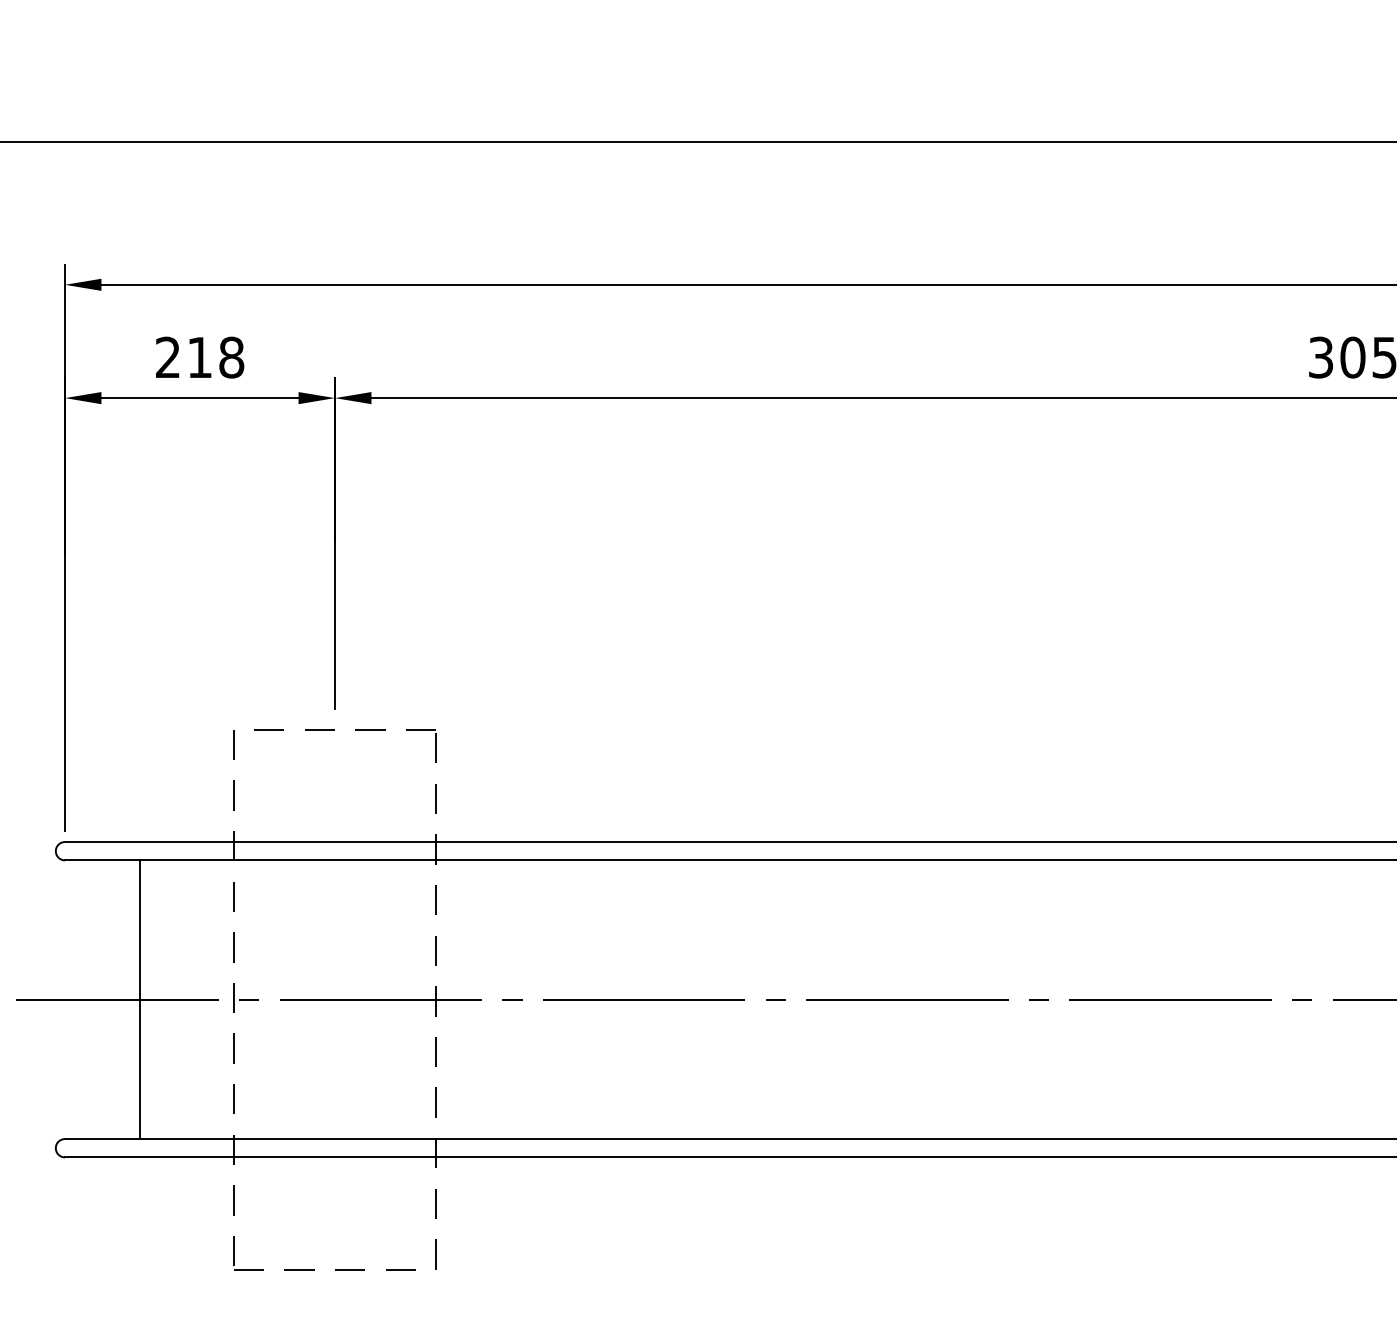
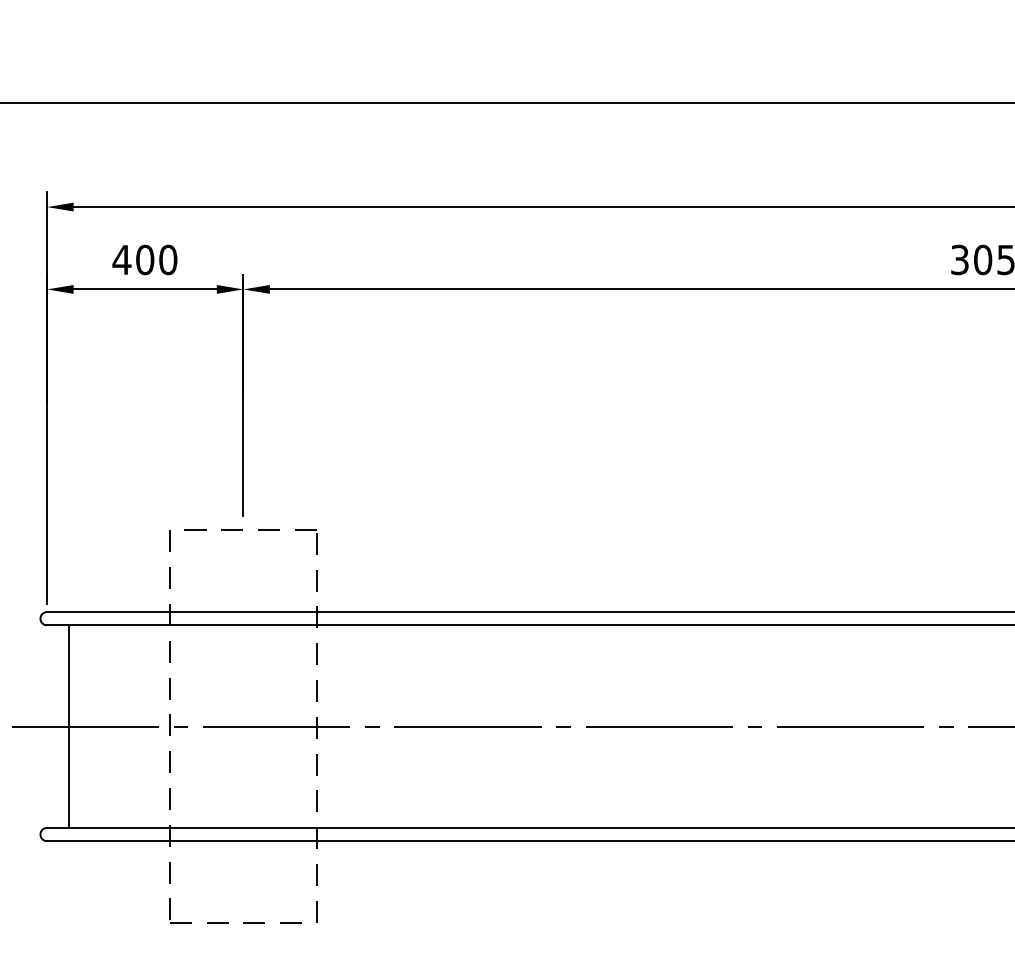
text: (199, 357) -> (144, 259), 218 -> 400
line: (139, 999) -> (69, 726), moved

